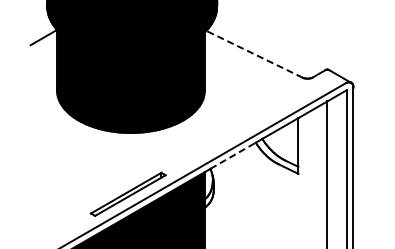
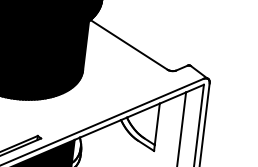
line: (254, 54) -> (129, 45), dashed -> solid
line: (233, 155) -> (100, 128), dashed -> solid

